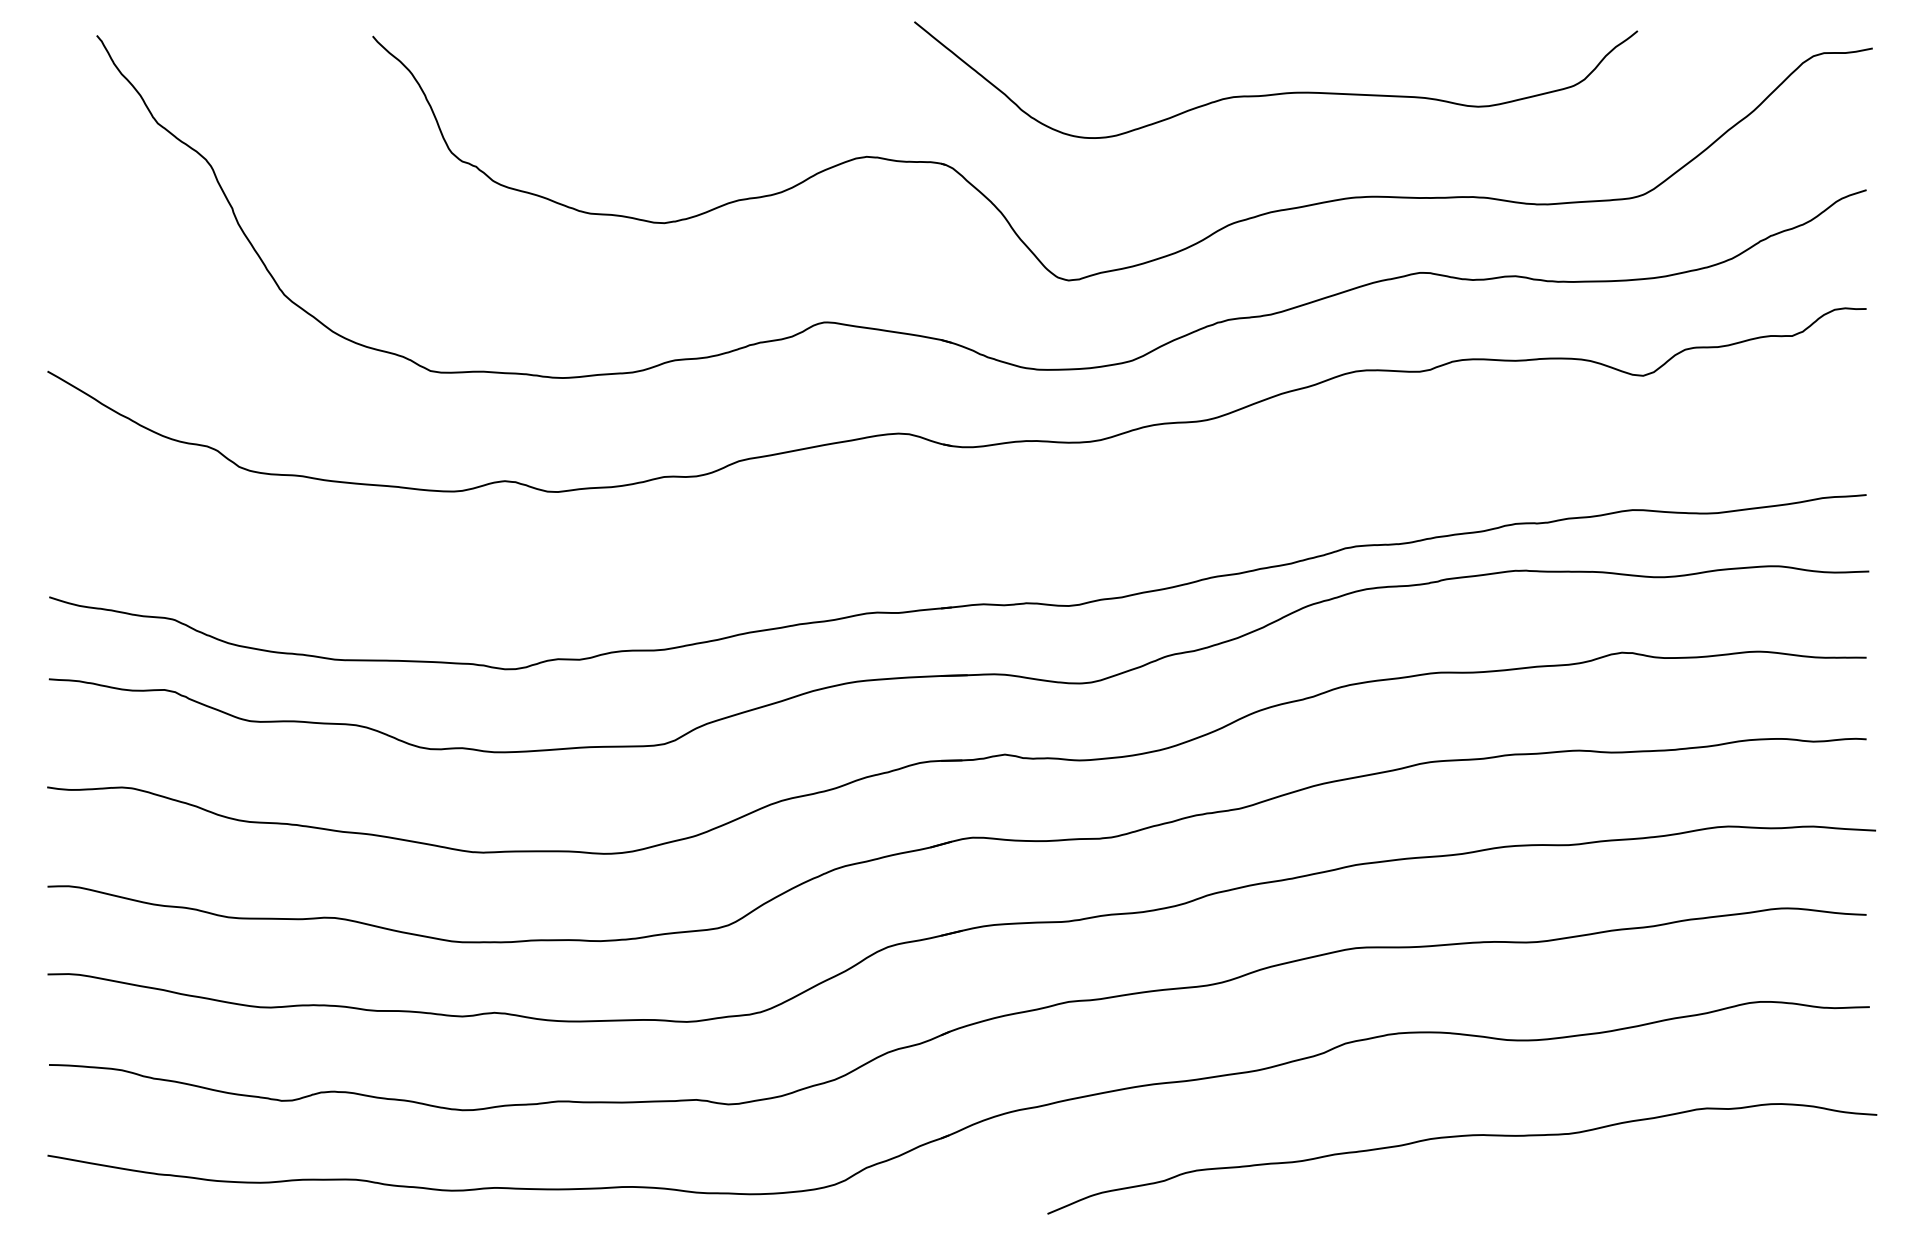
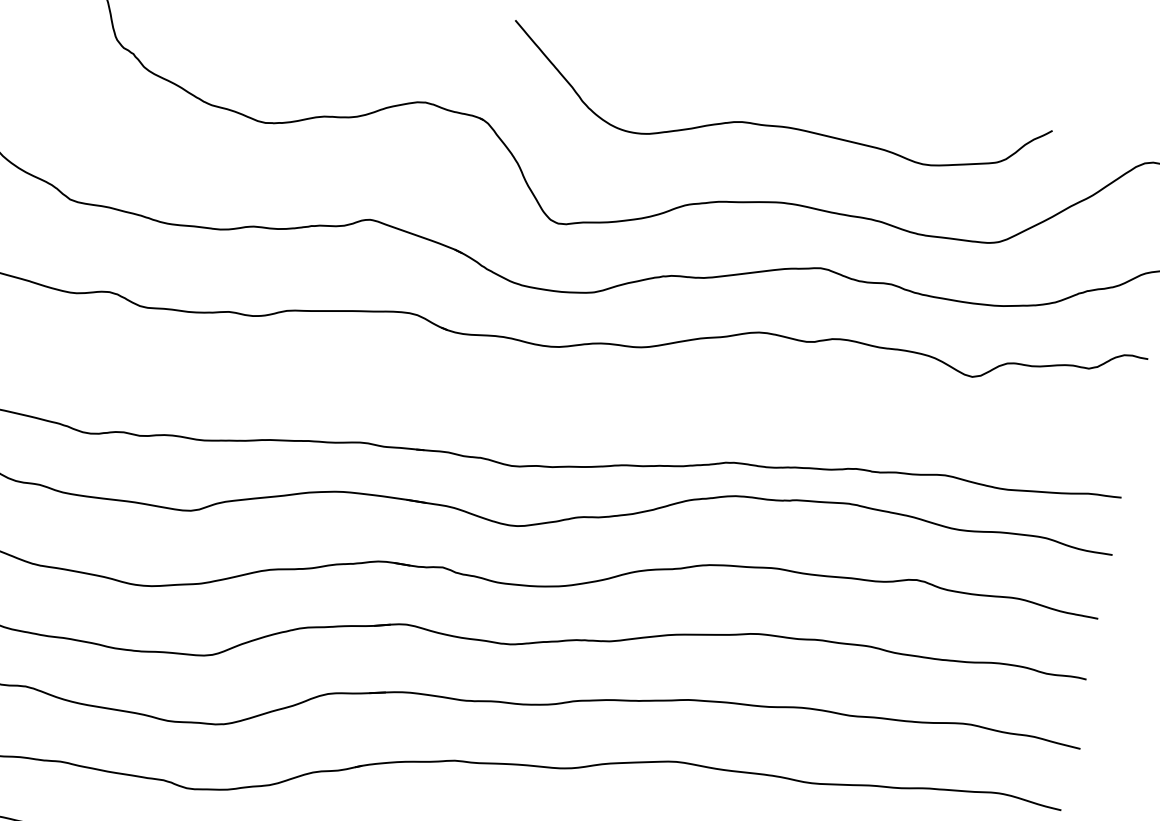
curve: (1281, 92) -> (778, 125), moved

